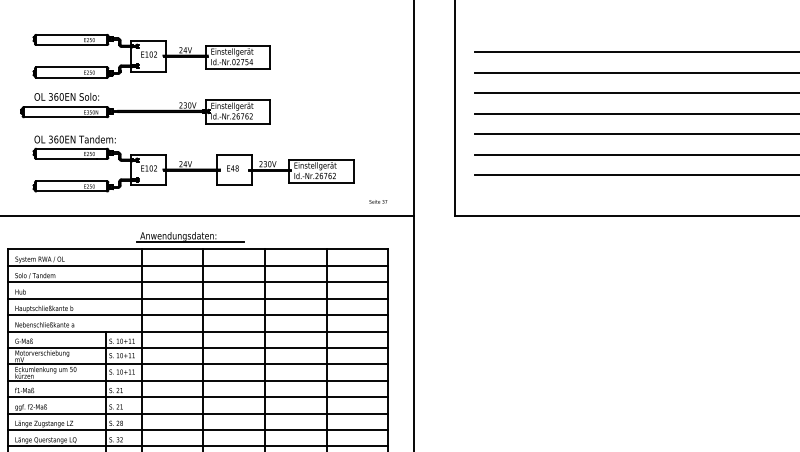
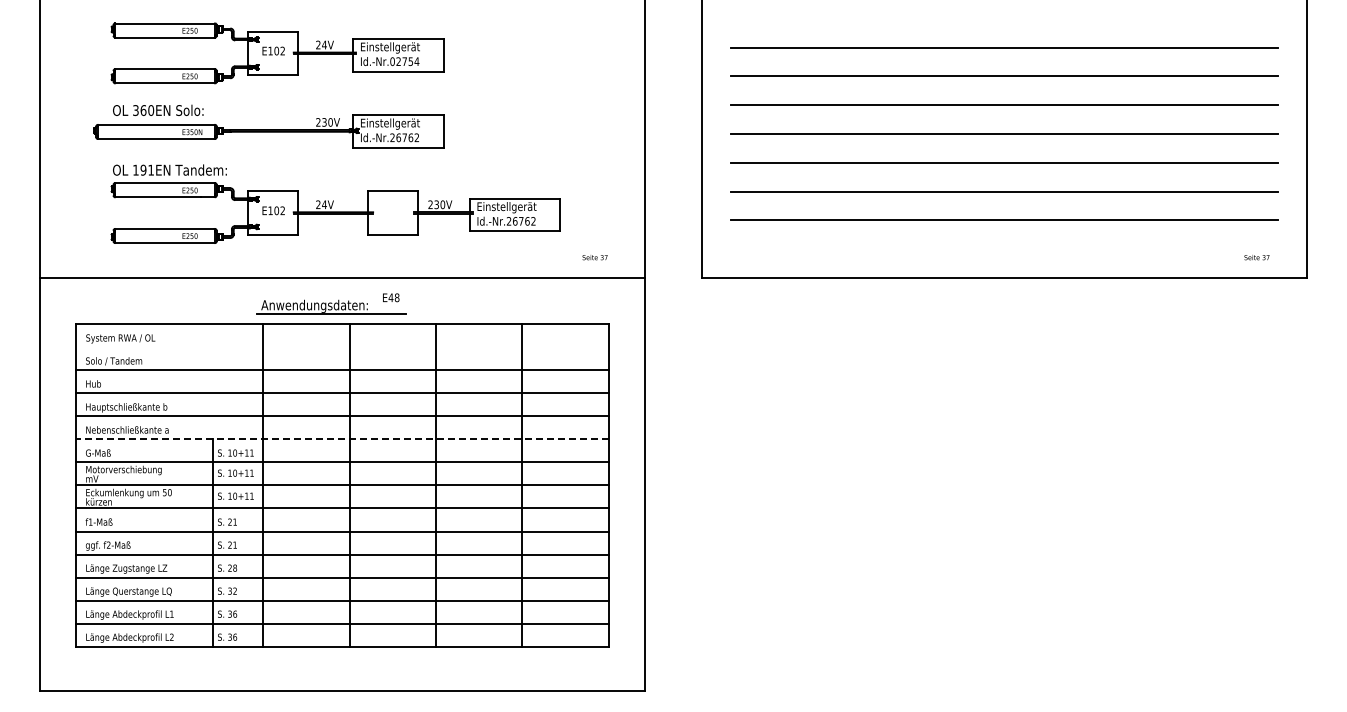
text: (56, 139) -> (143, 169), 360EN -> 191EN
text: (233, 168) -> (391, 297), moved
line: (198, 265) -> (342, 347), removed
line: (198, 331) -> (342, 439), solid -> dashed

